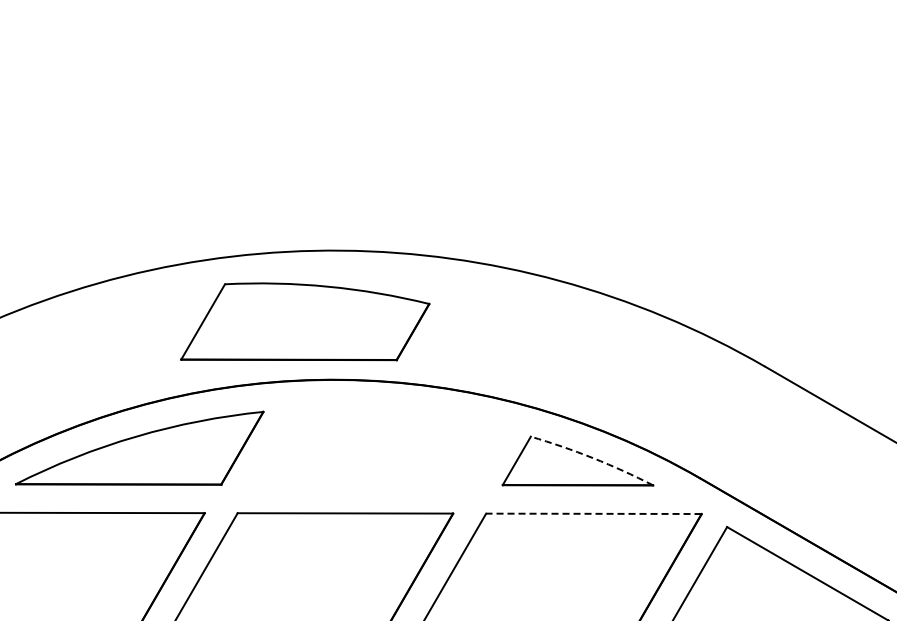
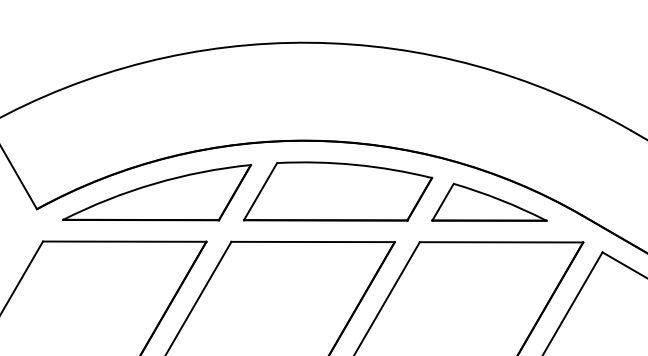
part: (305, 321) -> (338, 191), moved
arc: (593, 458) -> (501, 200), dashed -> solid
line: (593, 513) -> (501, 242), dashed -> solid

